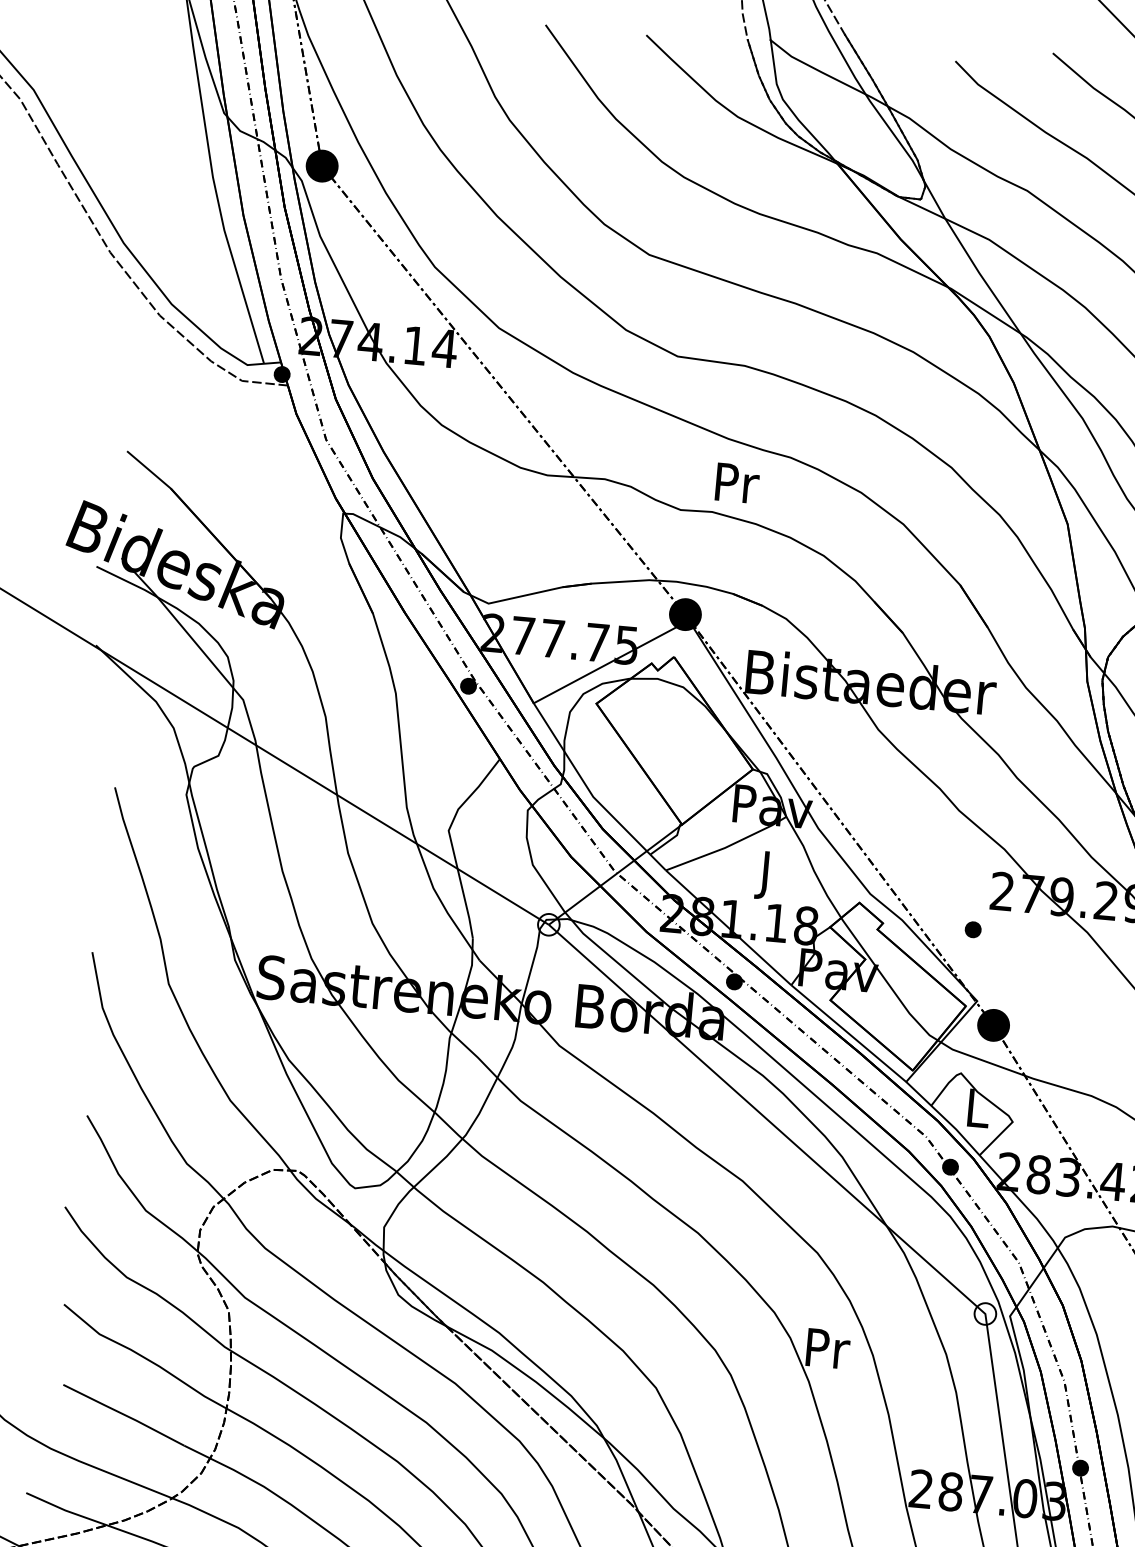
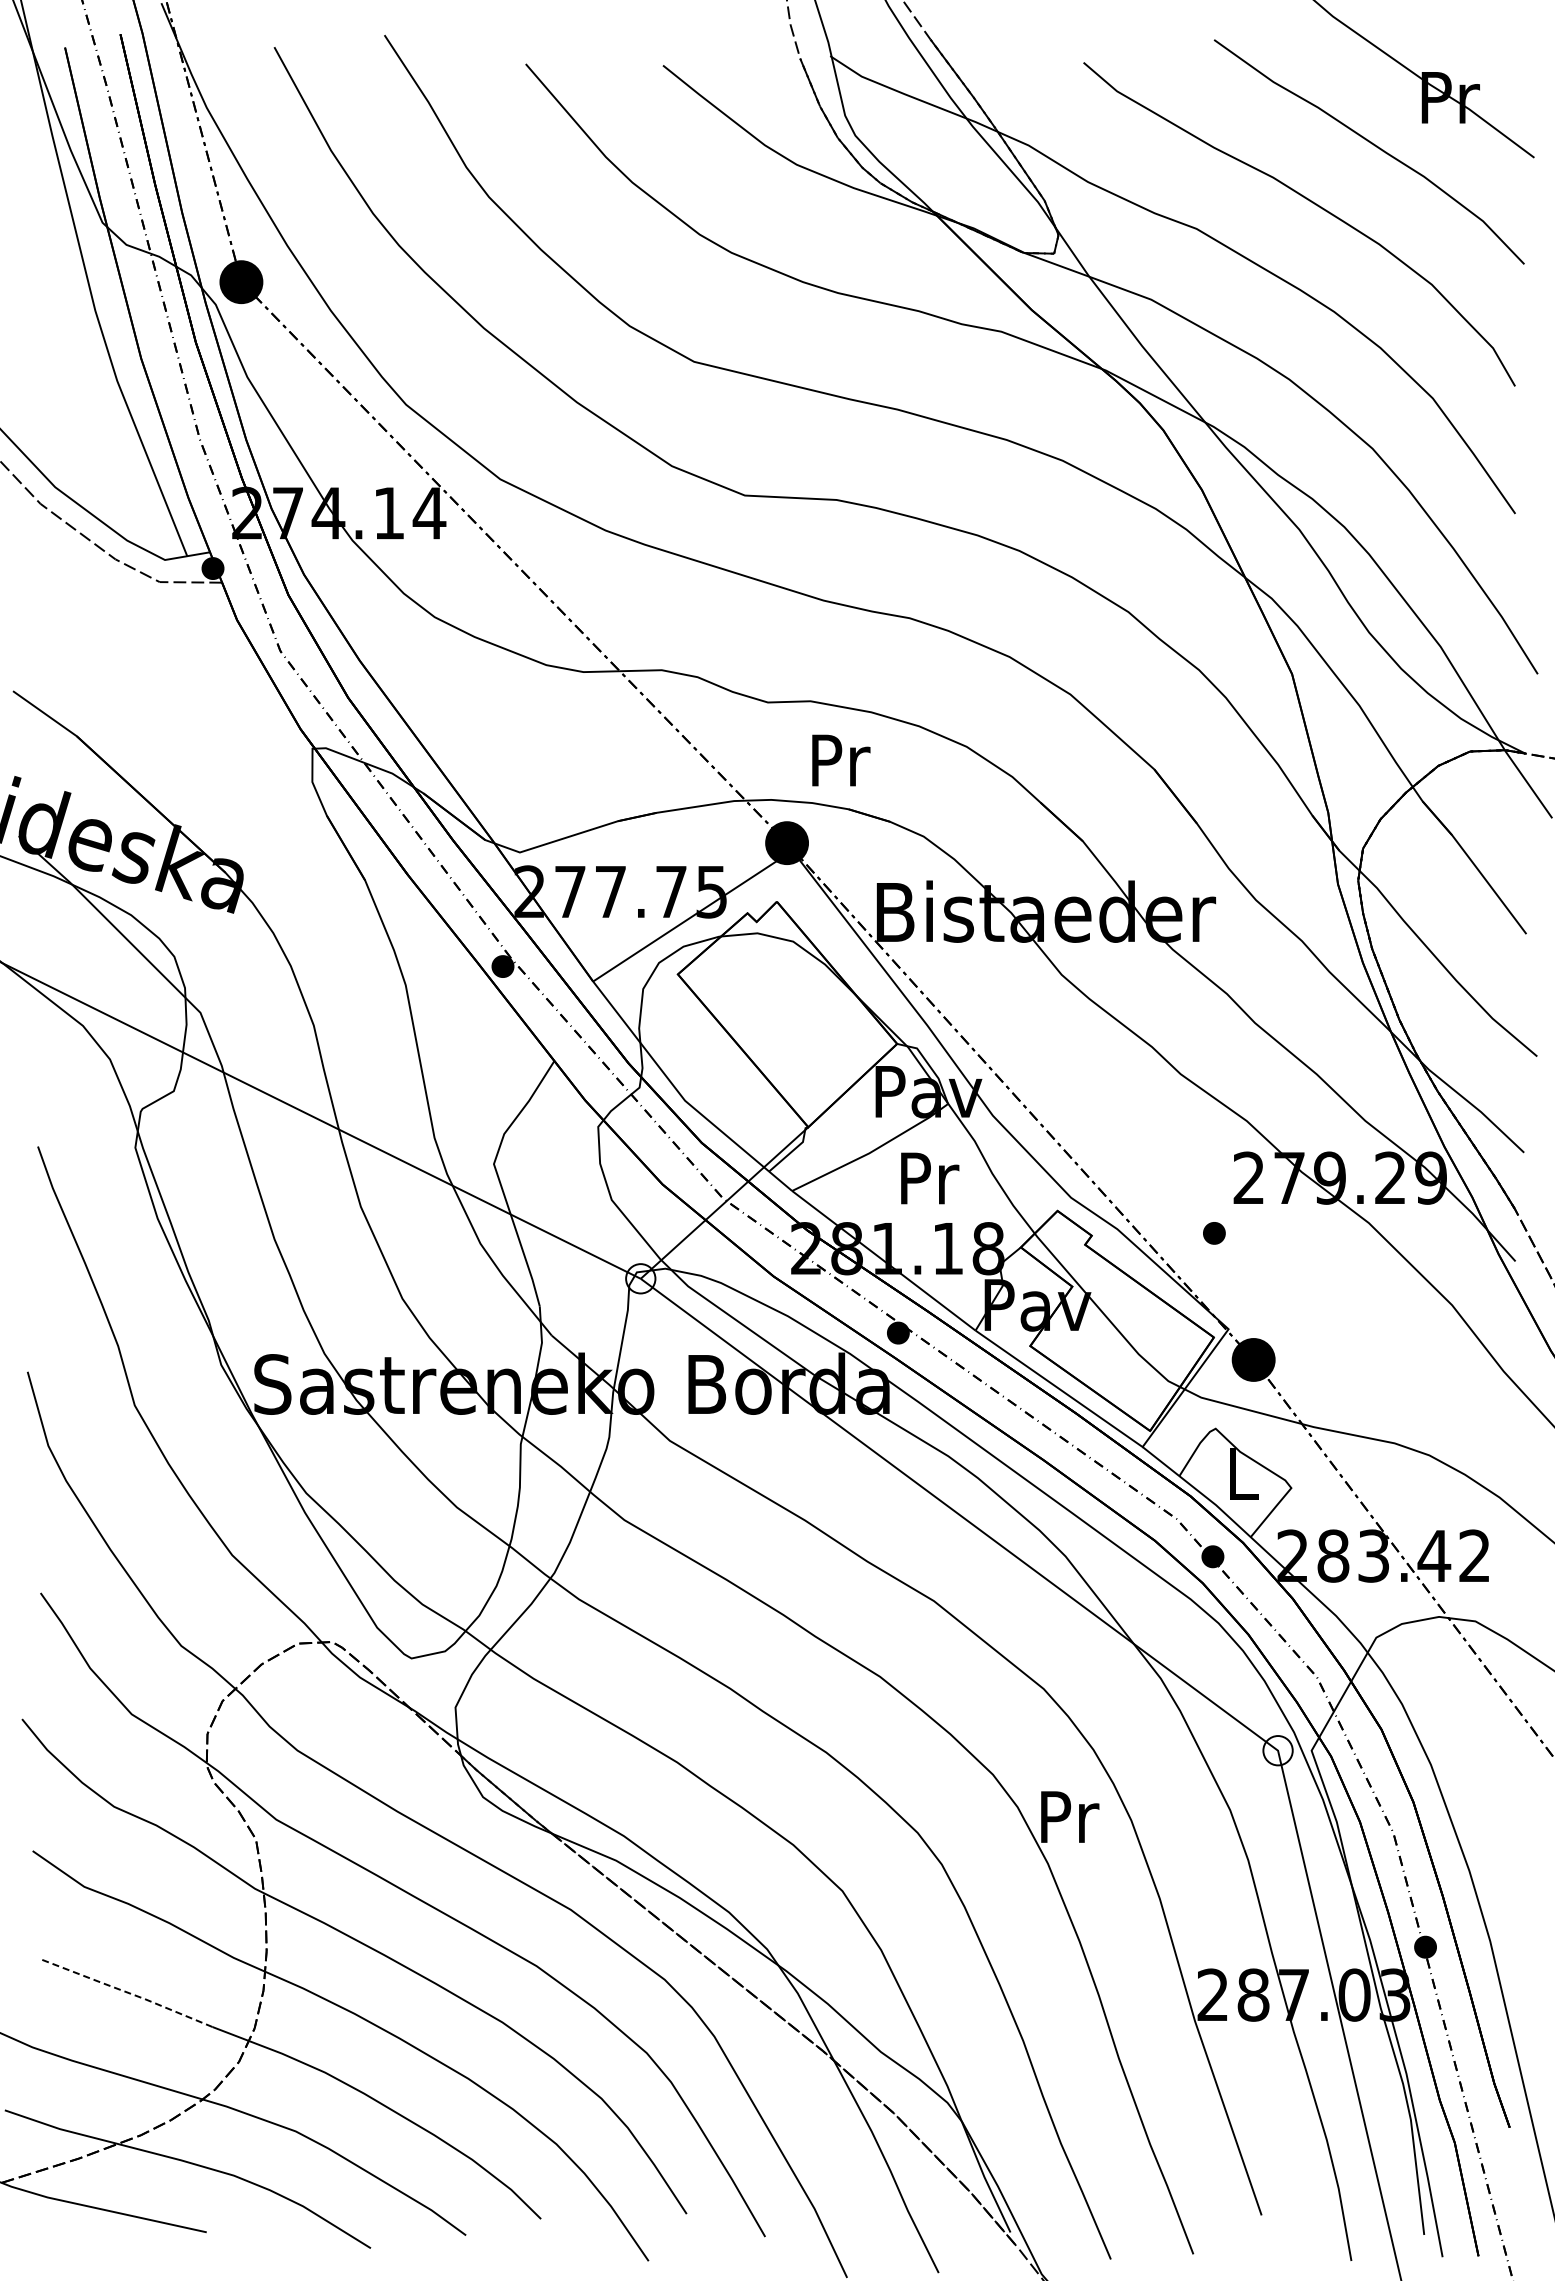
text: (737, 483) -> (841, 760), moved
text: (767, 875) -> (930, 1185), J -> Pr
line: (124, 1414) -> (127, 1992), solid -> dashed

